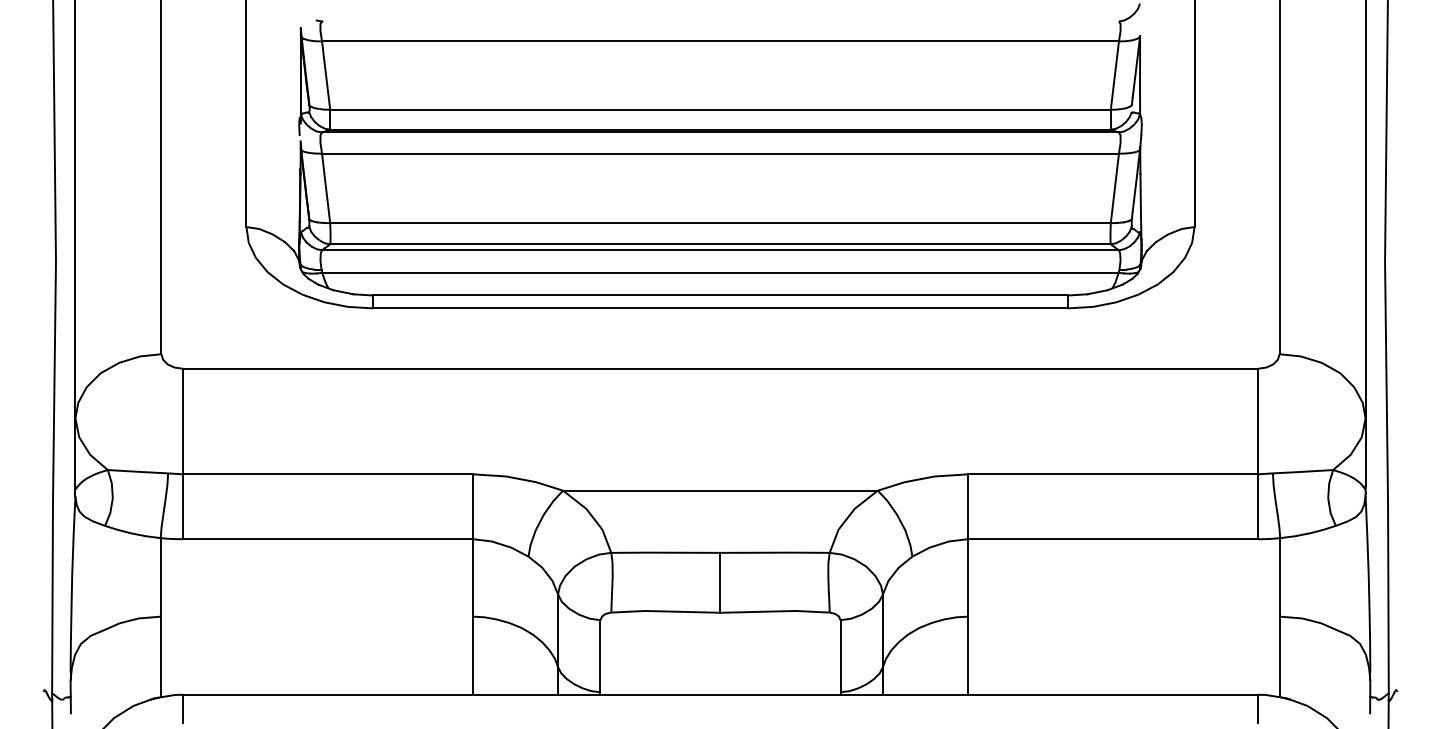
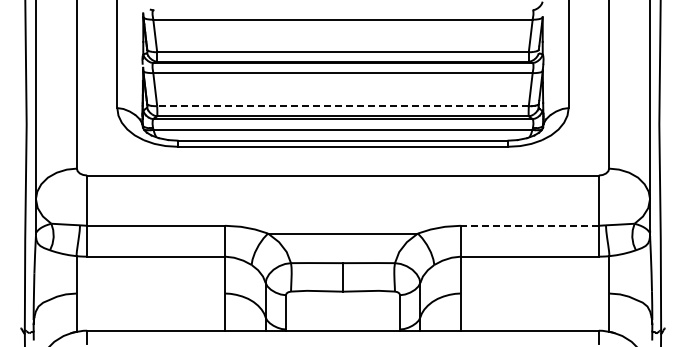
line: (721, 223) -> (343, 106), solid -> dashed
line: (1112, 473) -> (529, 225), solid -> dashed

